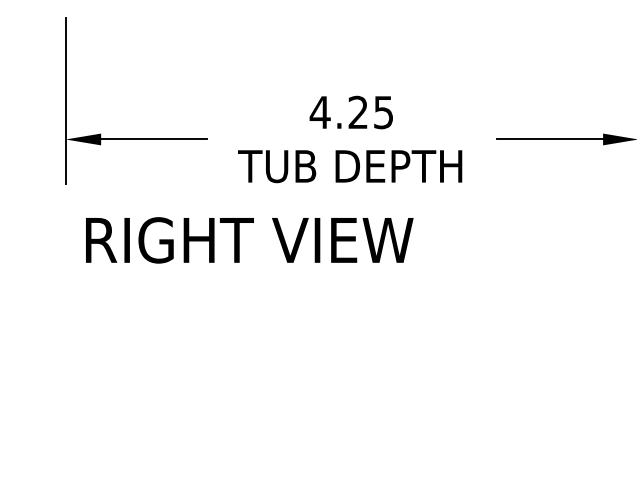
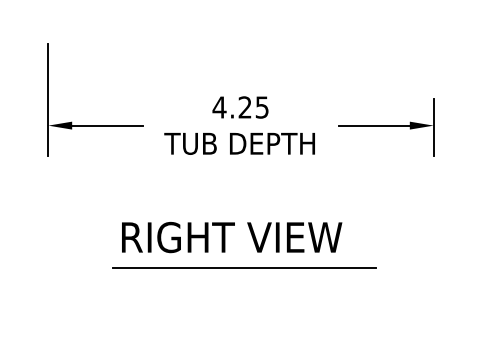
text: (250, 240) -> (232, 237), moved
line: (357, 350) -> (244, 267), added

